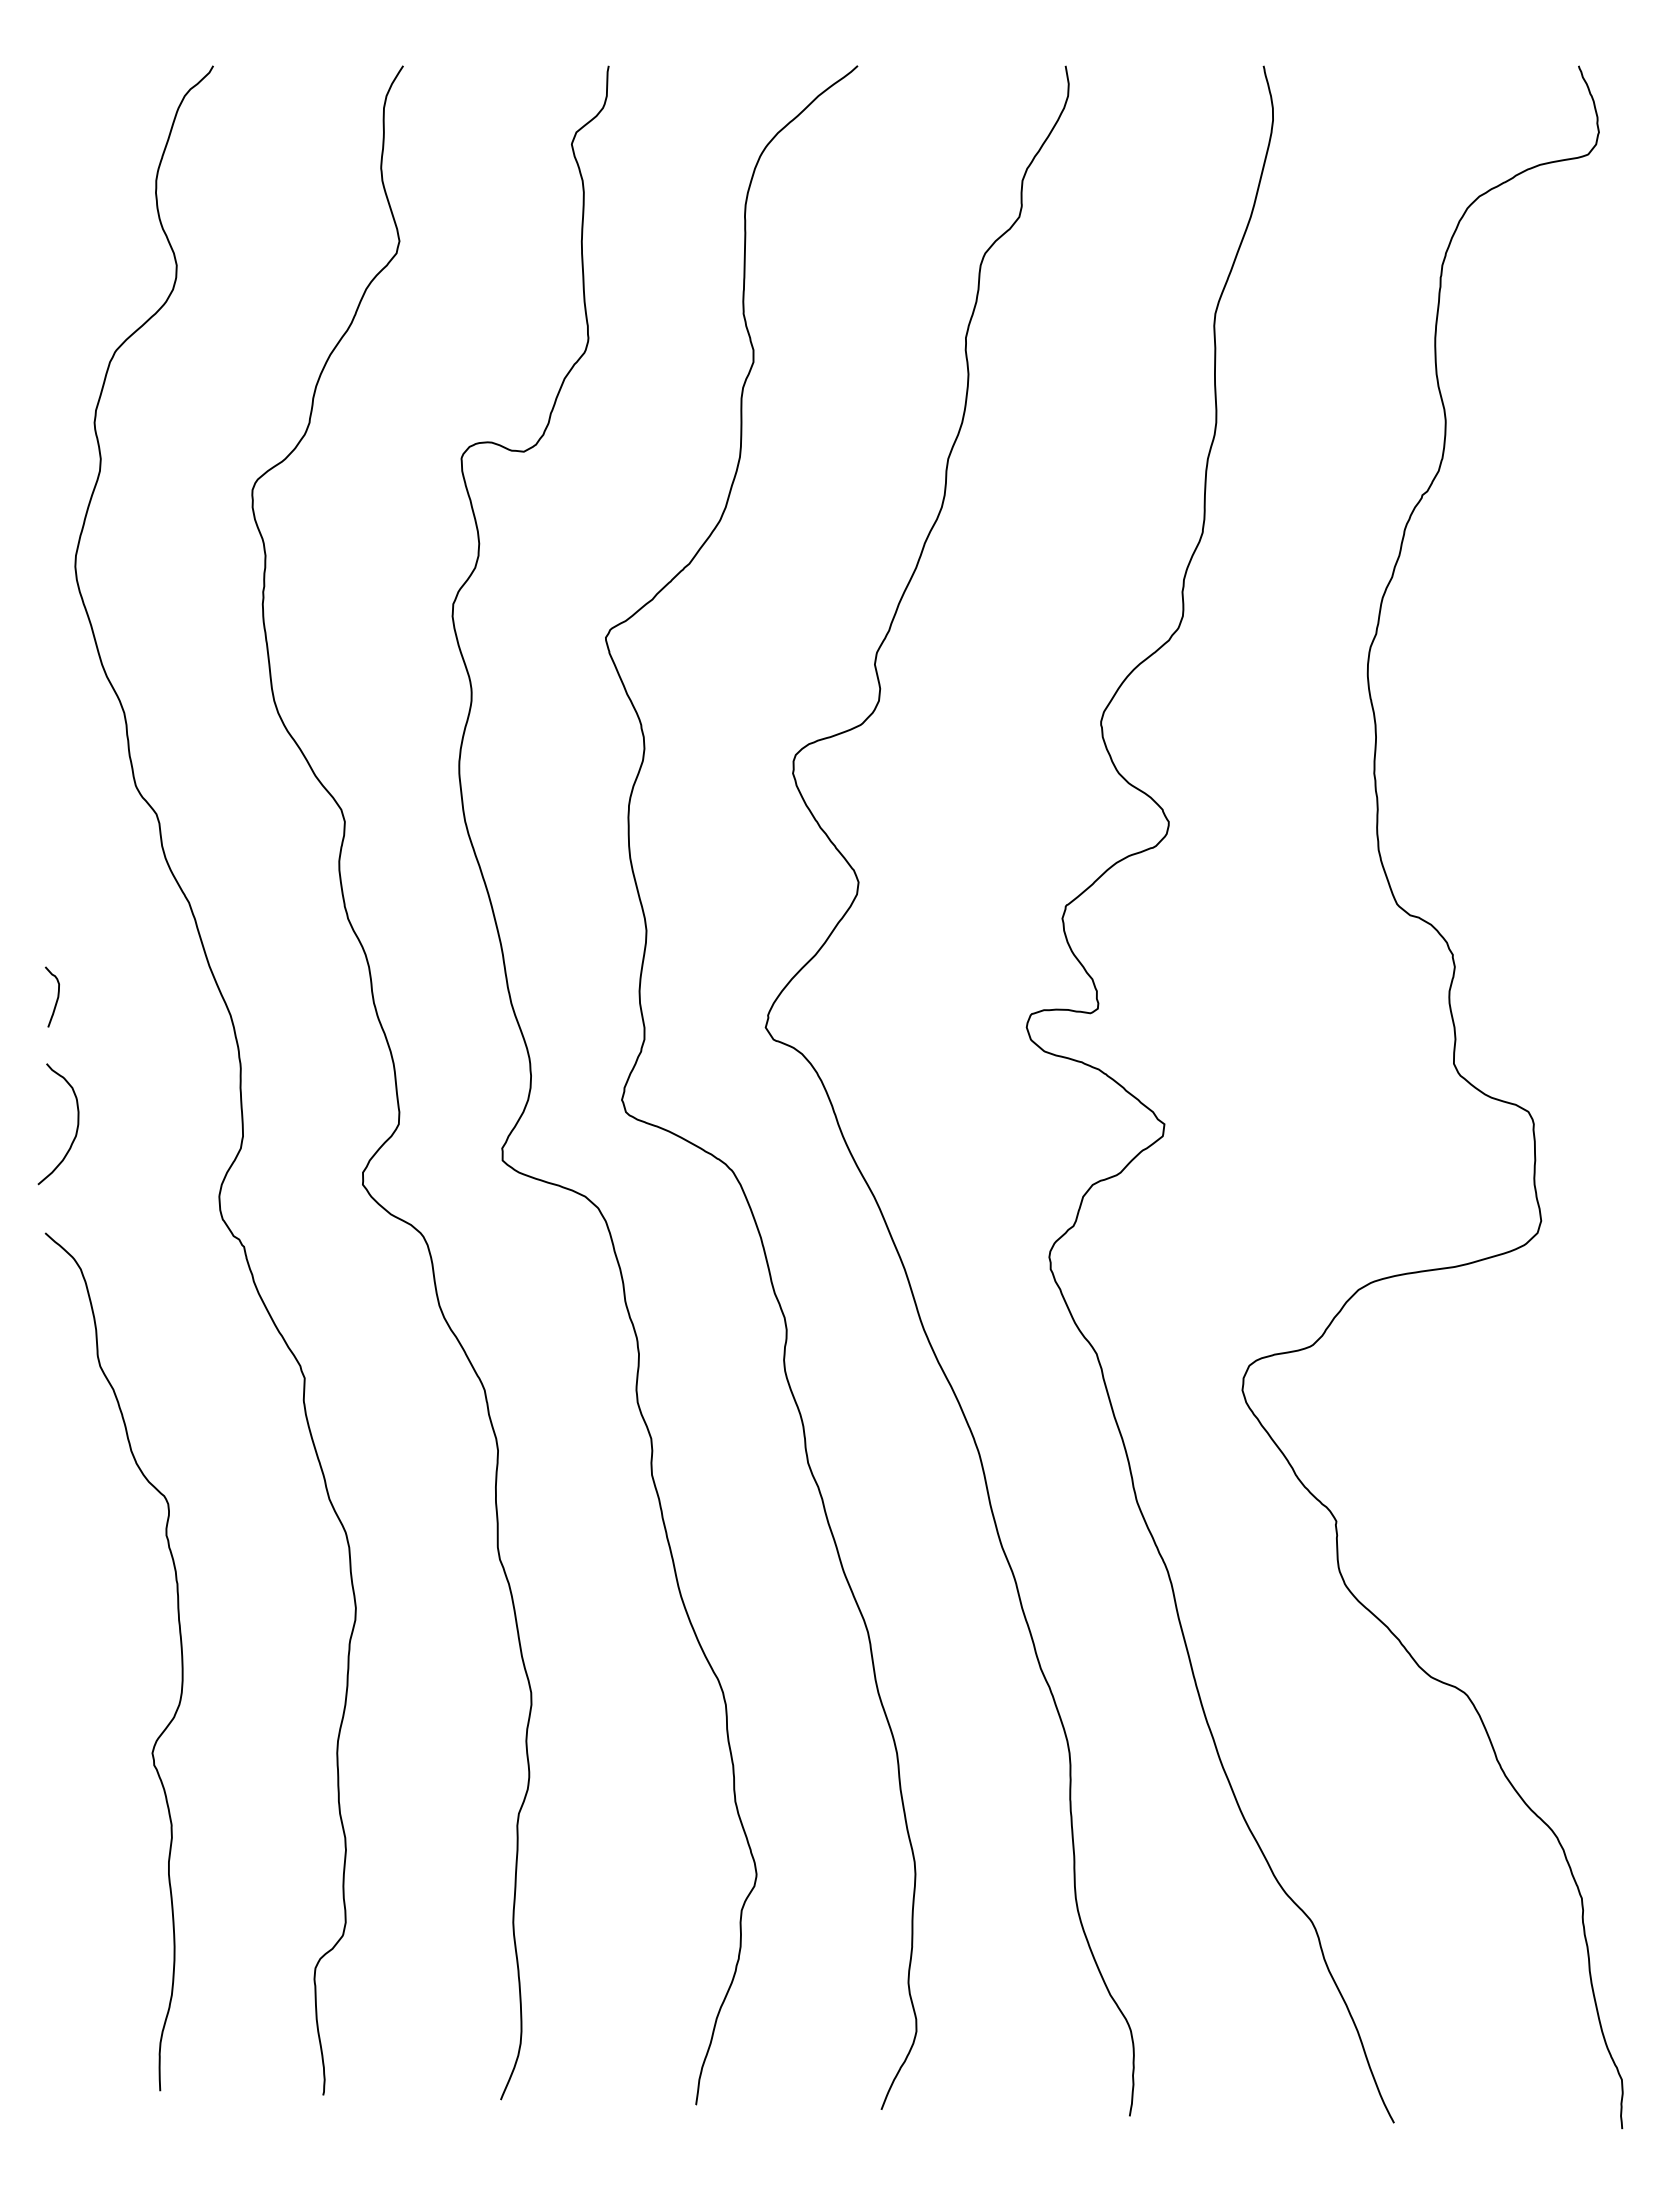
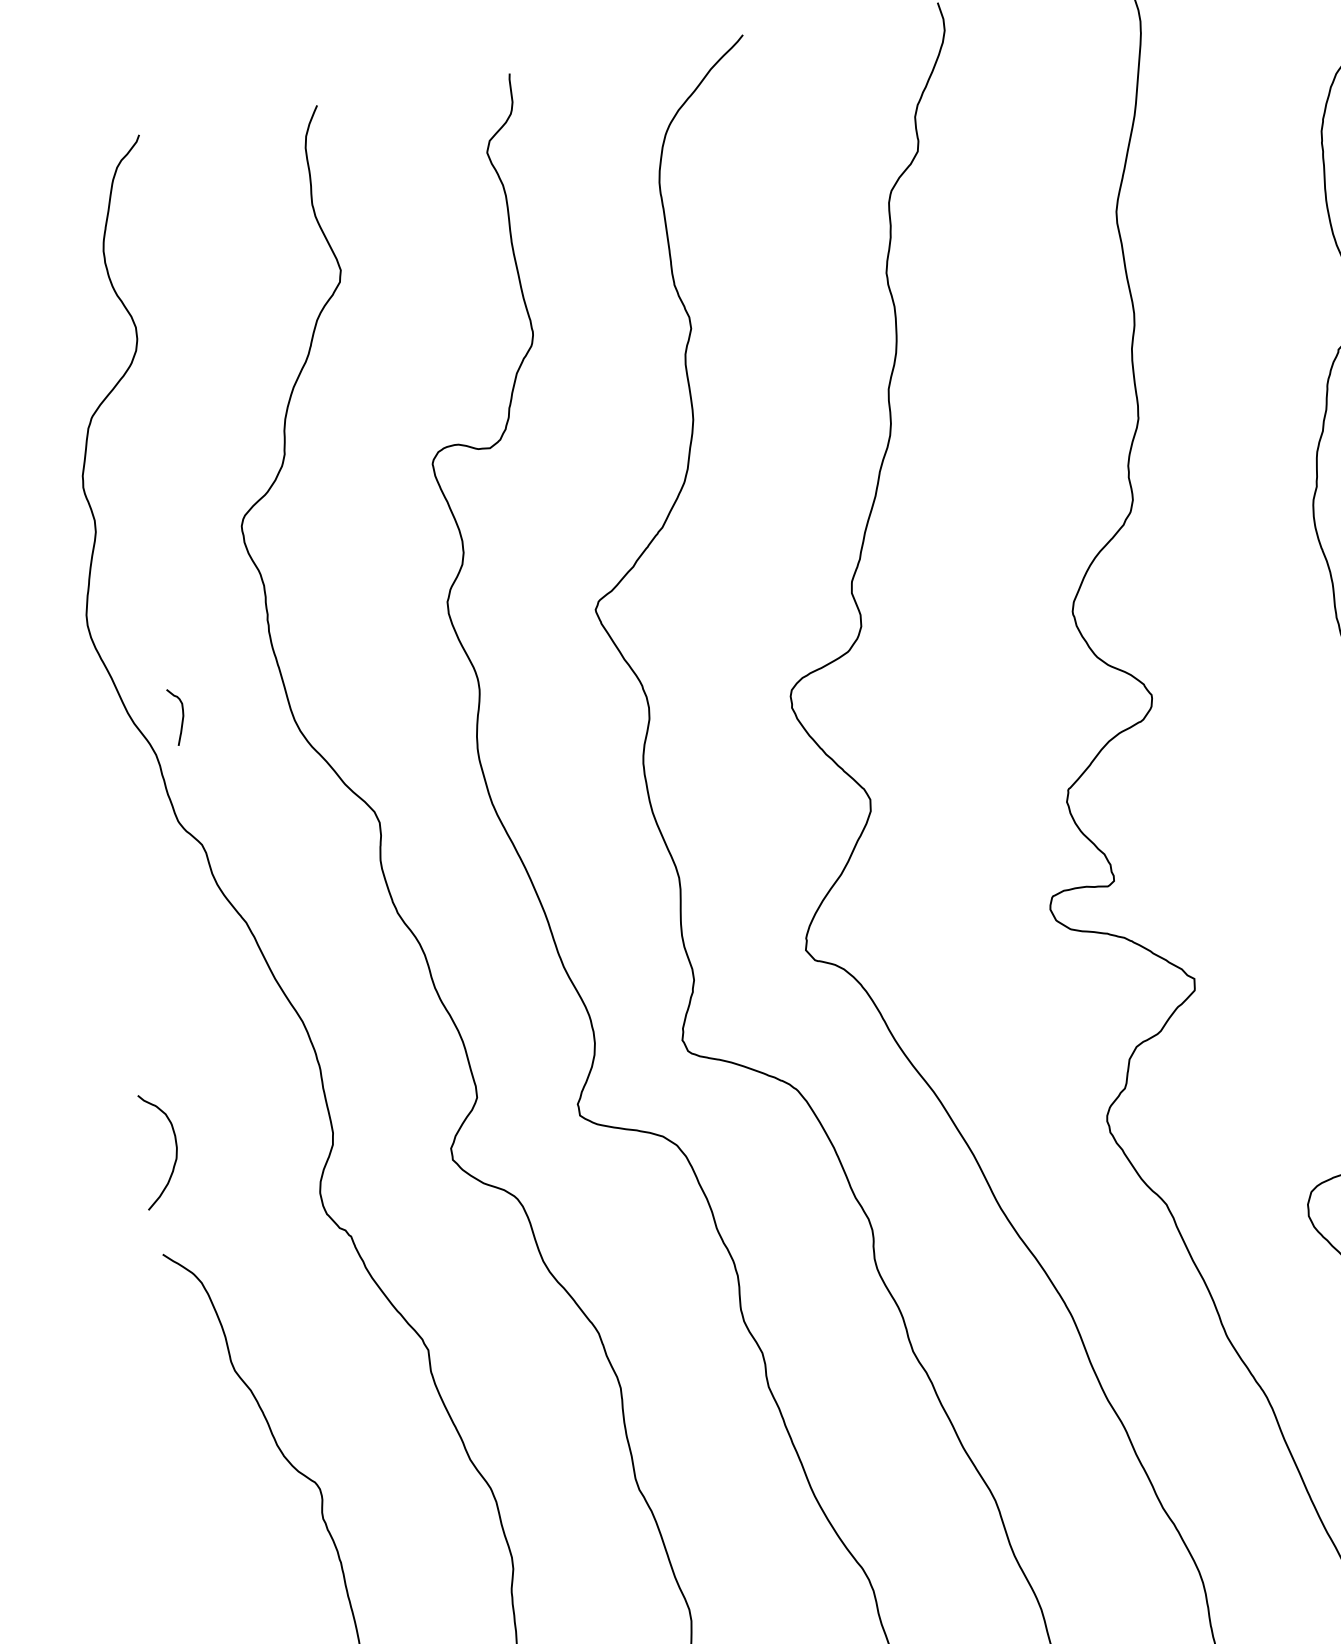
curve: (56, 999) -> (182, 718), moved

